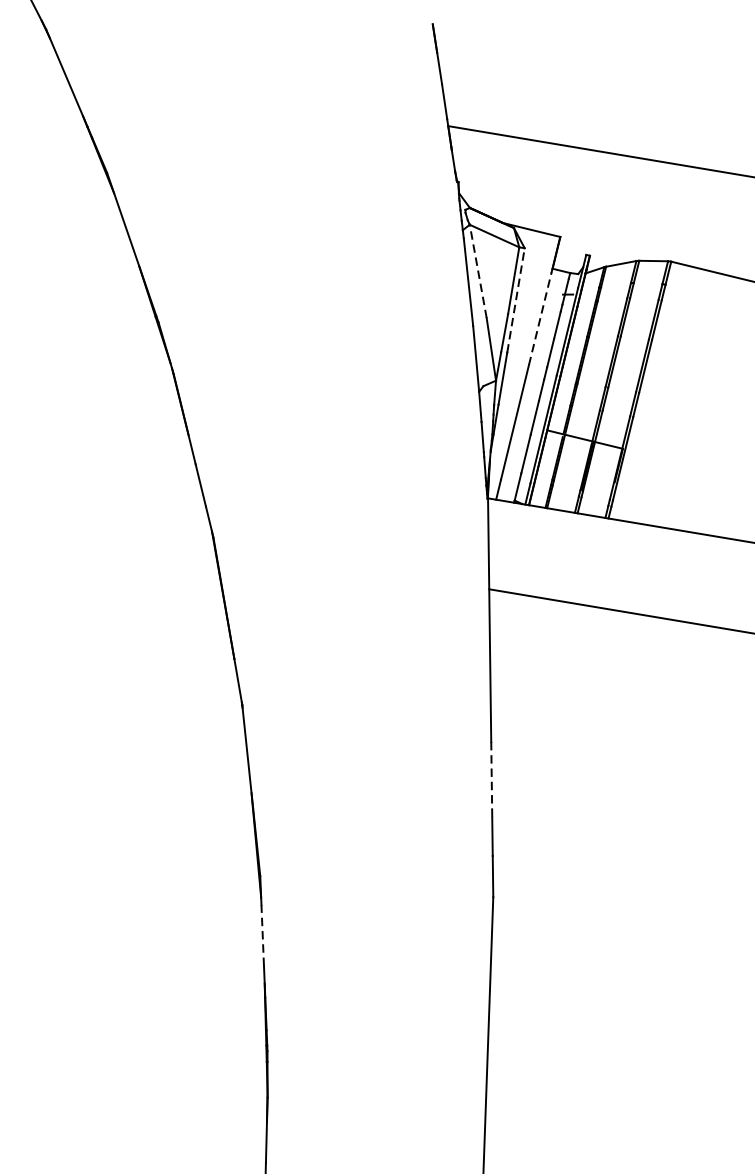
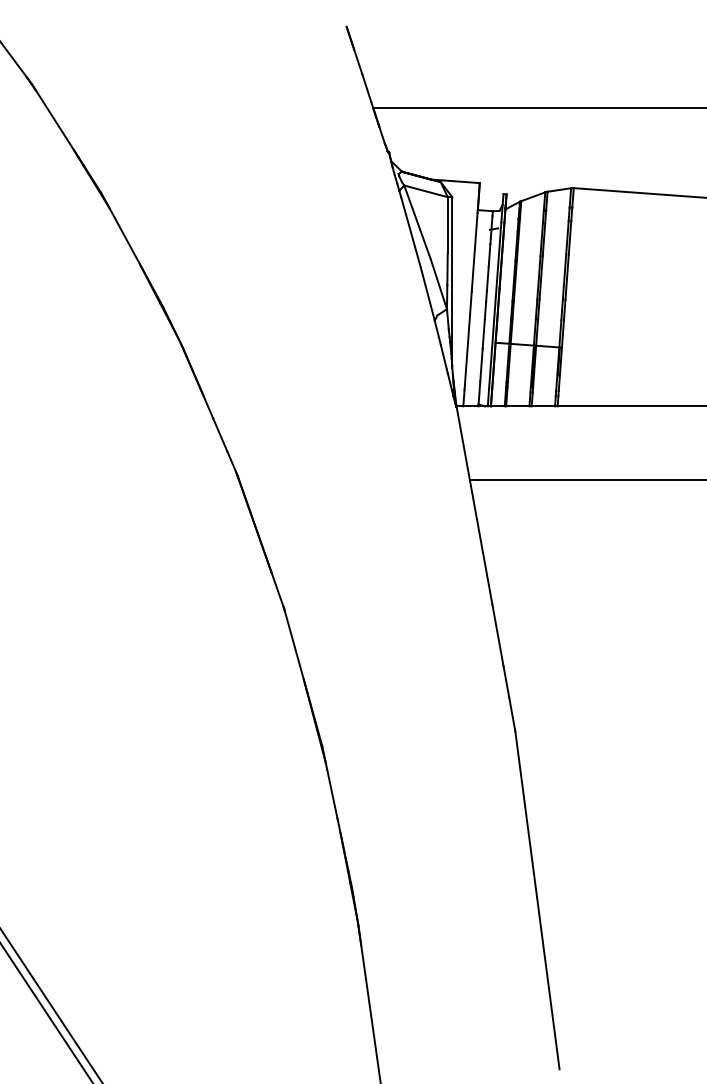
line: (478, 271) -> (417, 222), dashed -> solid
line: (516, 299) -> (452, 240), dashed -> solid
line: (540, 318) -> (474, 252), dashed -> solid
line: (492, 779) -> (498, 635), dashed -> solid
line: (263, 934) -> (332, 793), dashed -> solid

